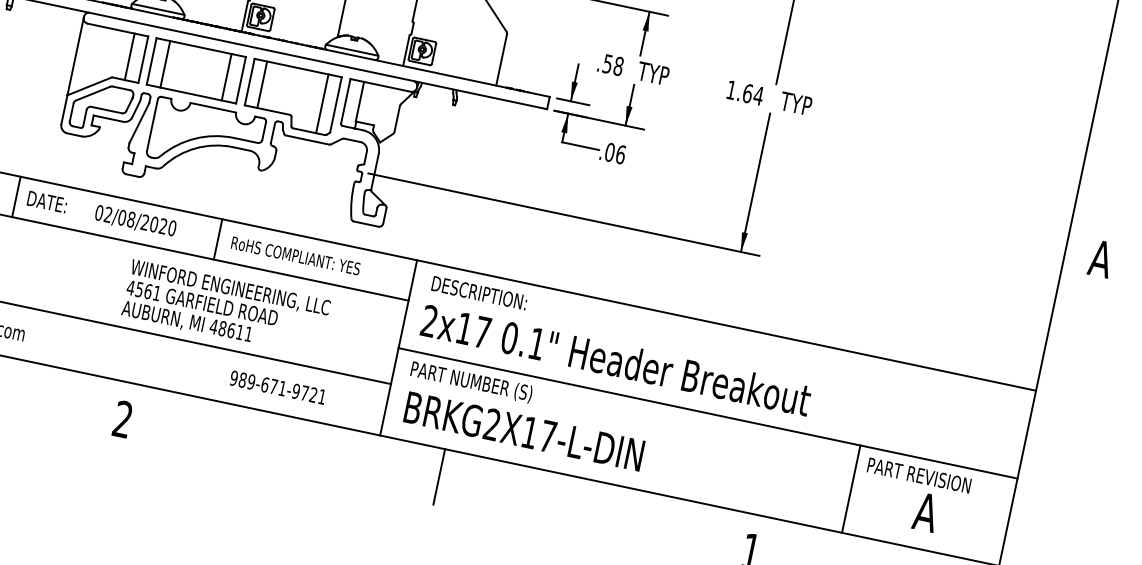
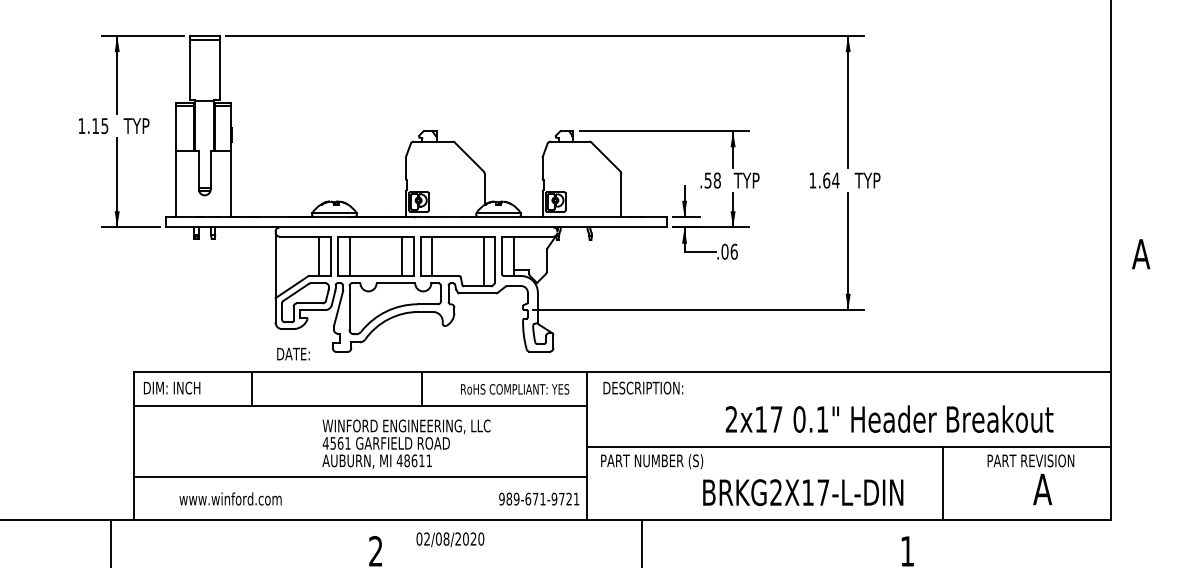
text: (47, 201) -> (293, 353), moved
text: (135, 221) -> (450, 539), moved
text: (296, 256) -> (515, 389), moved
text: (226, 308) -> (406, 443), moved
text: (616, 359) -> (889, 418), moved
text: (278, 386) -> (539, 498), moved
text: (524, 431) -> (803, 492), moved
line: (851, 489) -> (943, 483), moved

